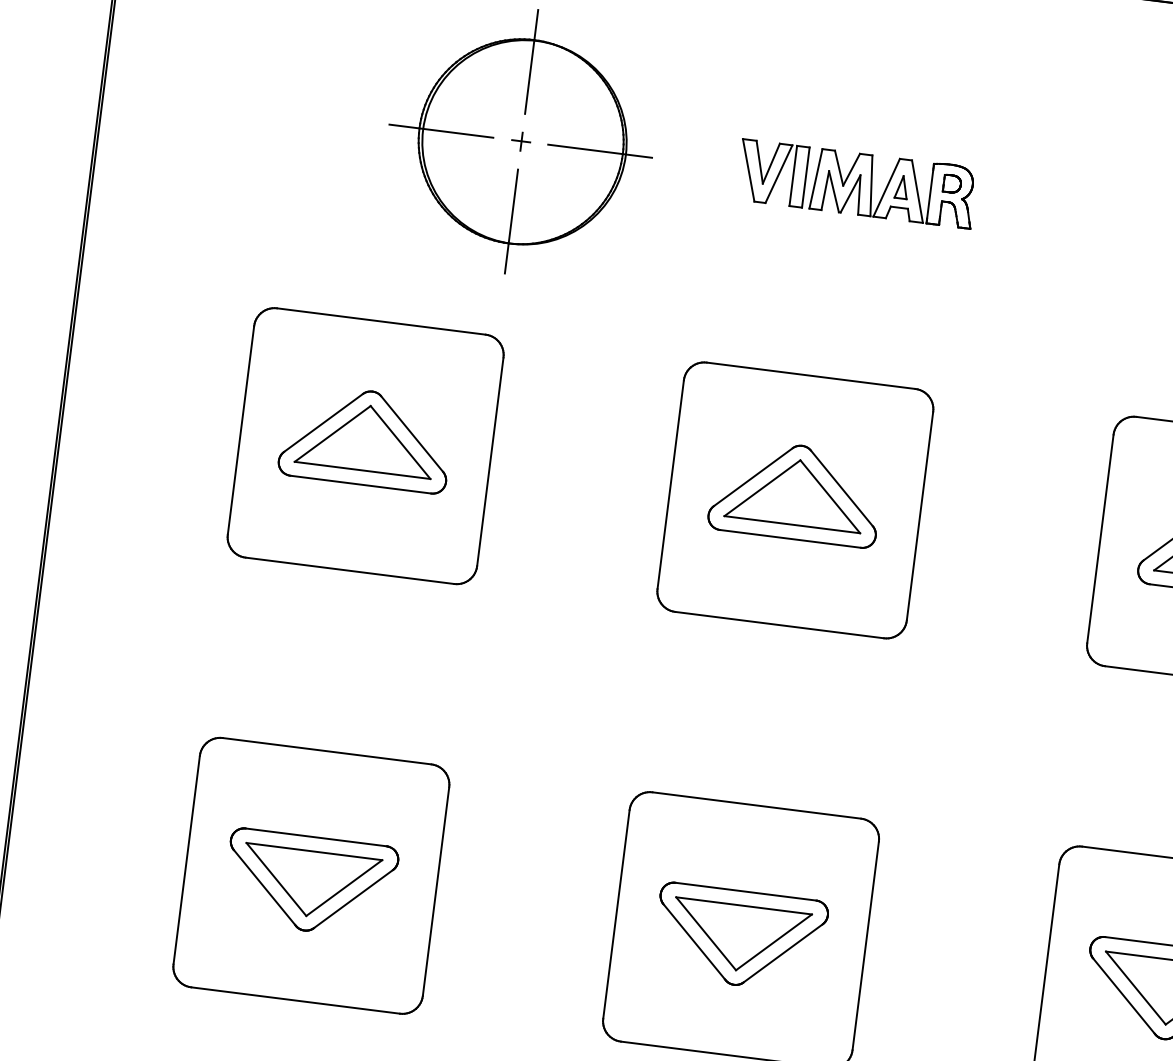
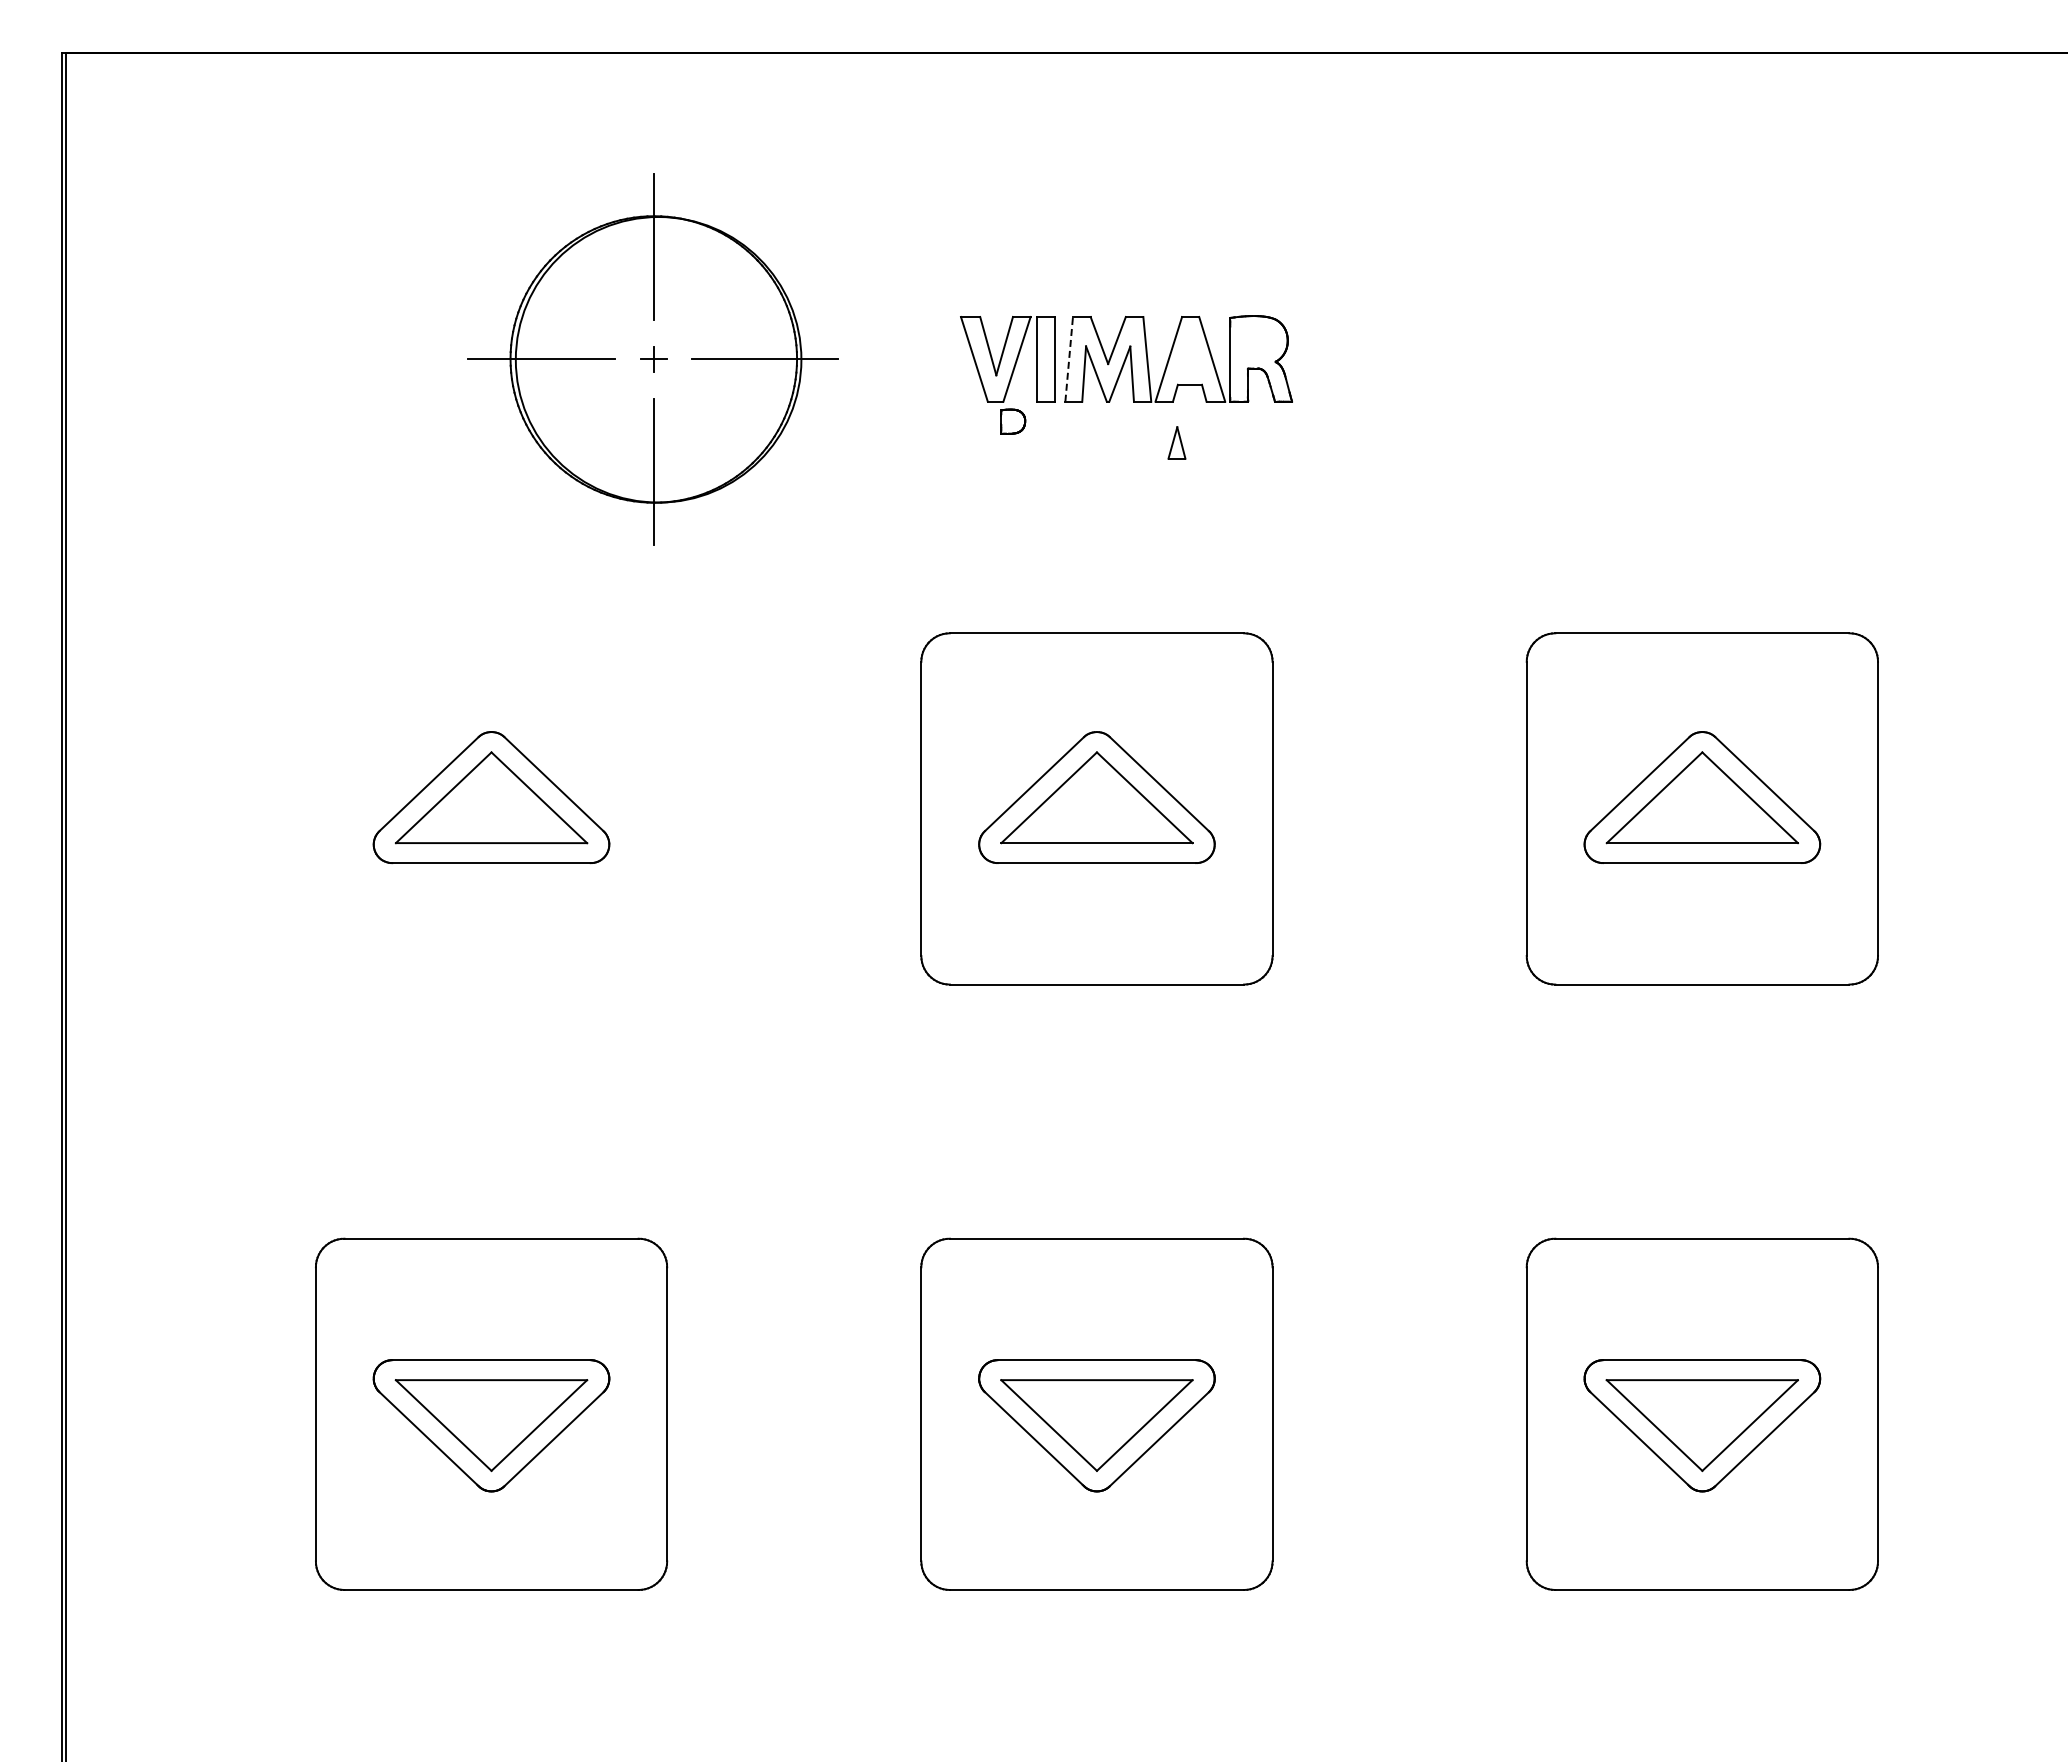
line: (816, 178) -> (1069, 359), solid -> dashed
part: (952, 183) -> (1013, 421), moved
part: (901, 186) -> (1176, 442), moved
part: (365, 445) -> (491, 808), removed

